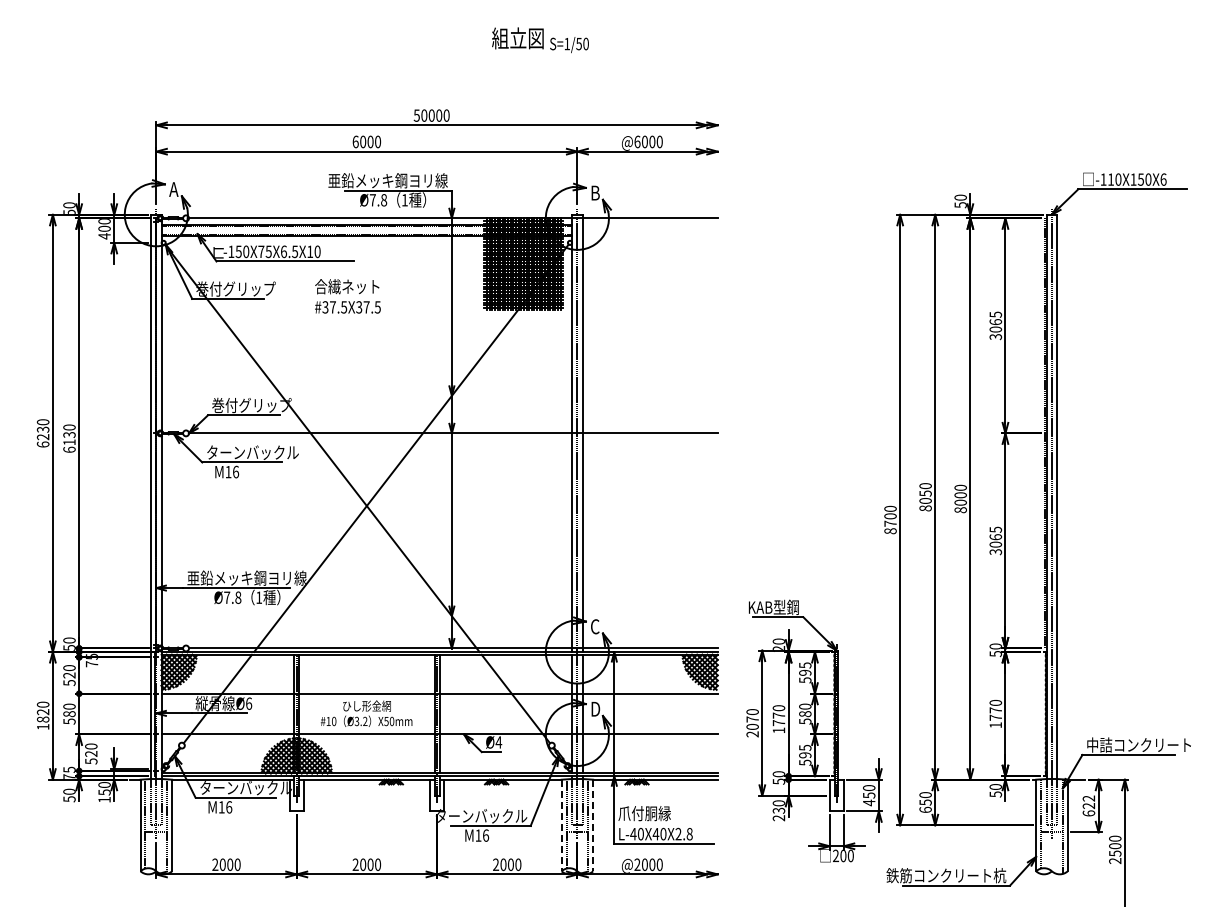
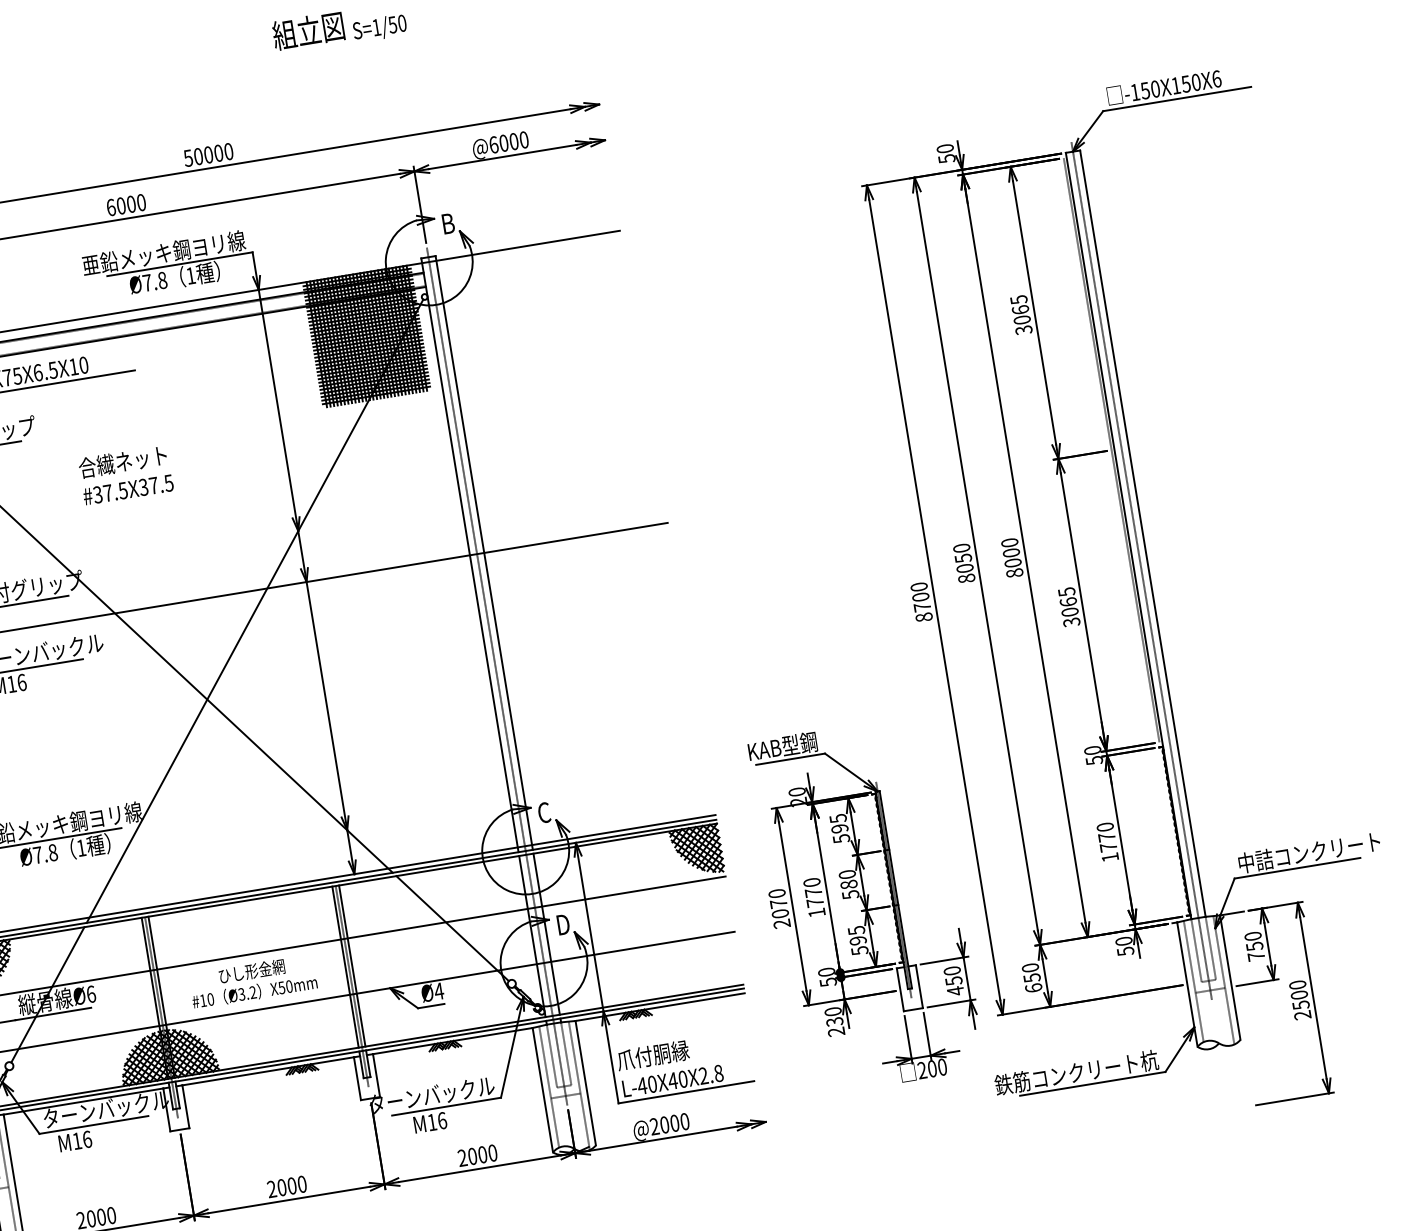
text: (1110, 179) -> (1144, 90), -110X150X6 -> -150X150X6
text: (347, 296) -> (125, 475), moved
text: (1088, 805) -> (1254, 945), 622 -> 750
line: (561, 825) -> (542, 1090), dashed -> solid
line: (593, 825) -> (586, 1083), dashed -> solid

